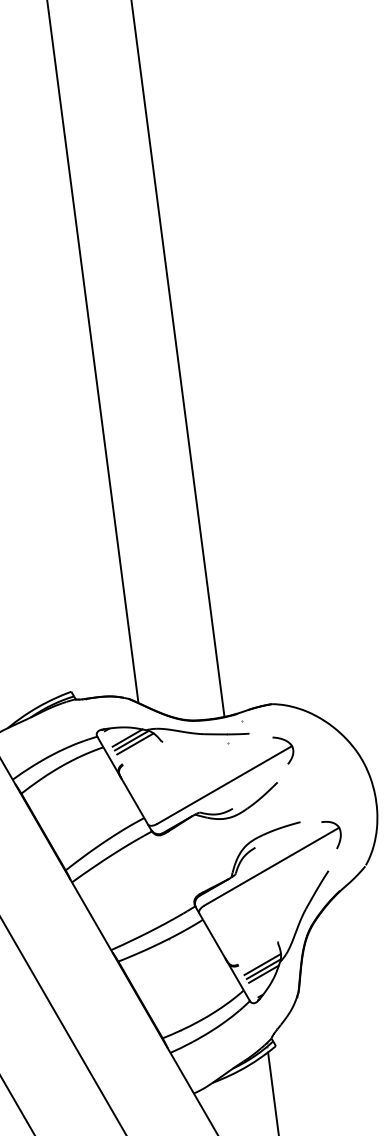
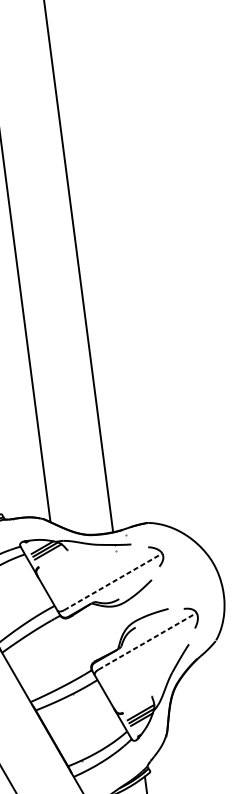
line: (224, 785) -> (113, 582), solid -> dashed
line: (271, 866) -> (147, 641), solid -> dashed

